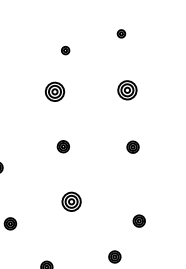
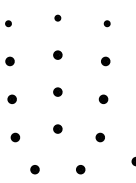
part: (64, 49) -> (57, 17), moved
part: (54, 90) -> (57, 54), size x0.62
part: (127, 90) -> (105, 61), size x0.62
part: (71, 200) -> (57, 128), size x0.62
part: (138, 221) -> (99, 137), moved

